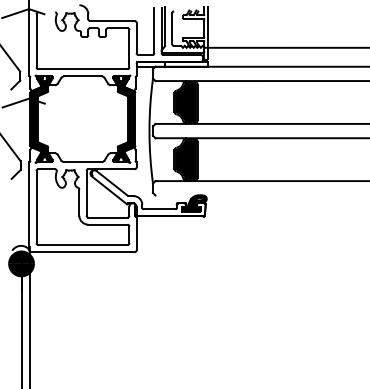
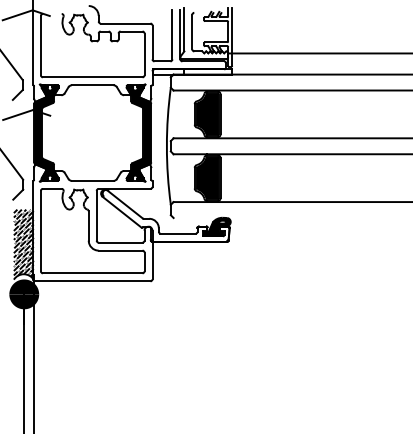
hatch: (21, 218) -> (24, 243), added

